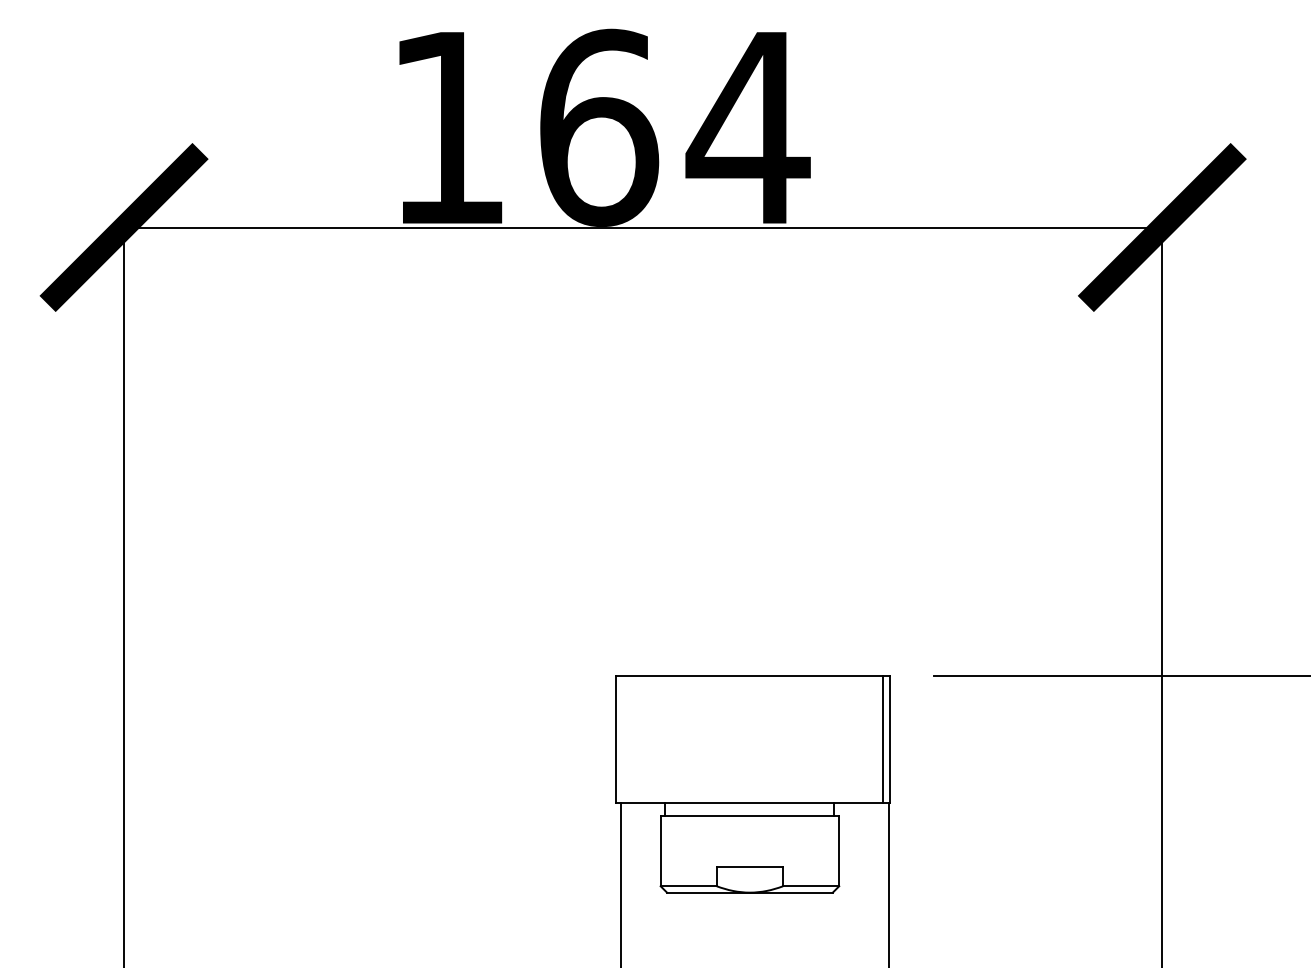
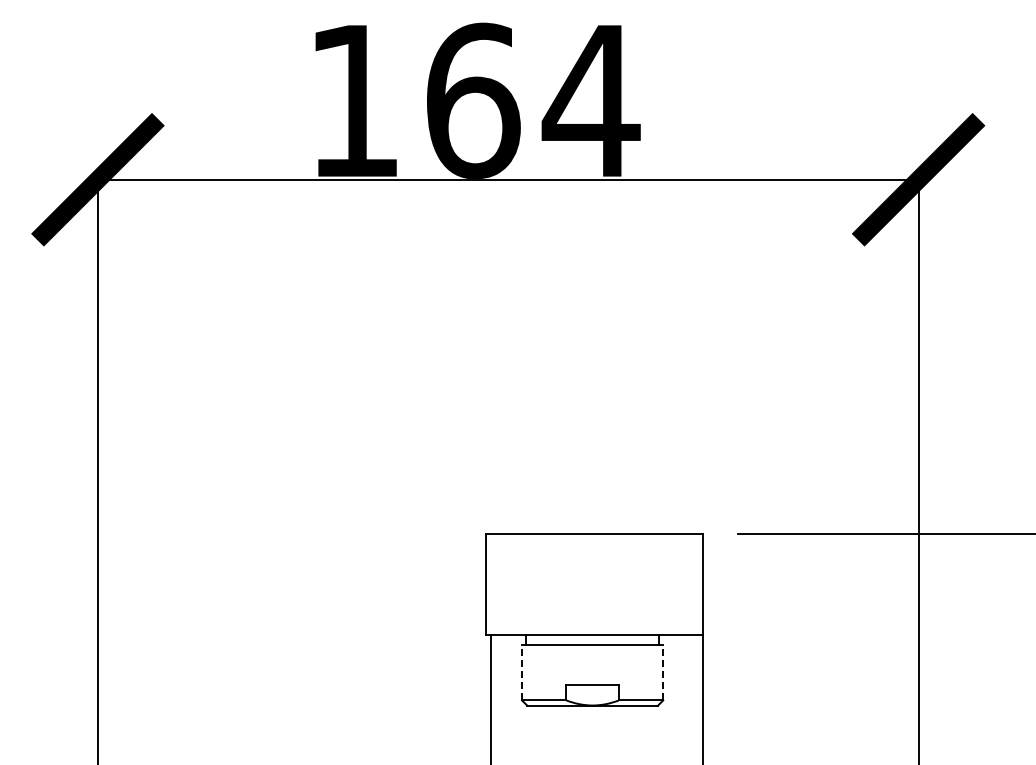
line: (883, 739) -> (698, 584), removed
line: (661, 850) -> (522, 672), solid -> dashed
line: (839, 850) -> (663, 672), solid -> dashed

